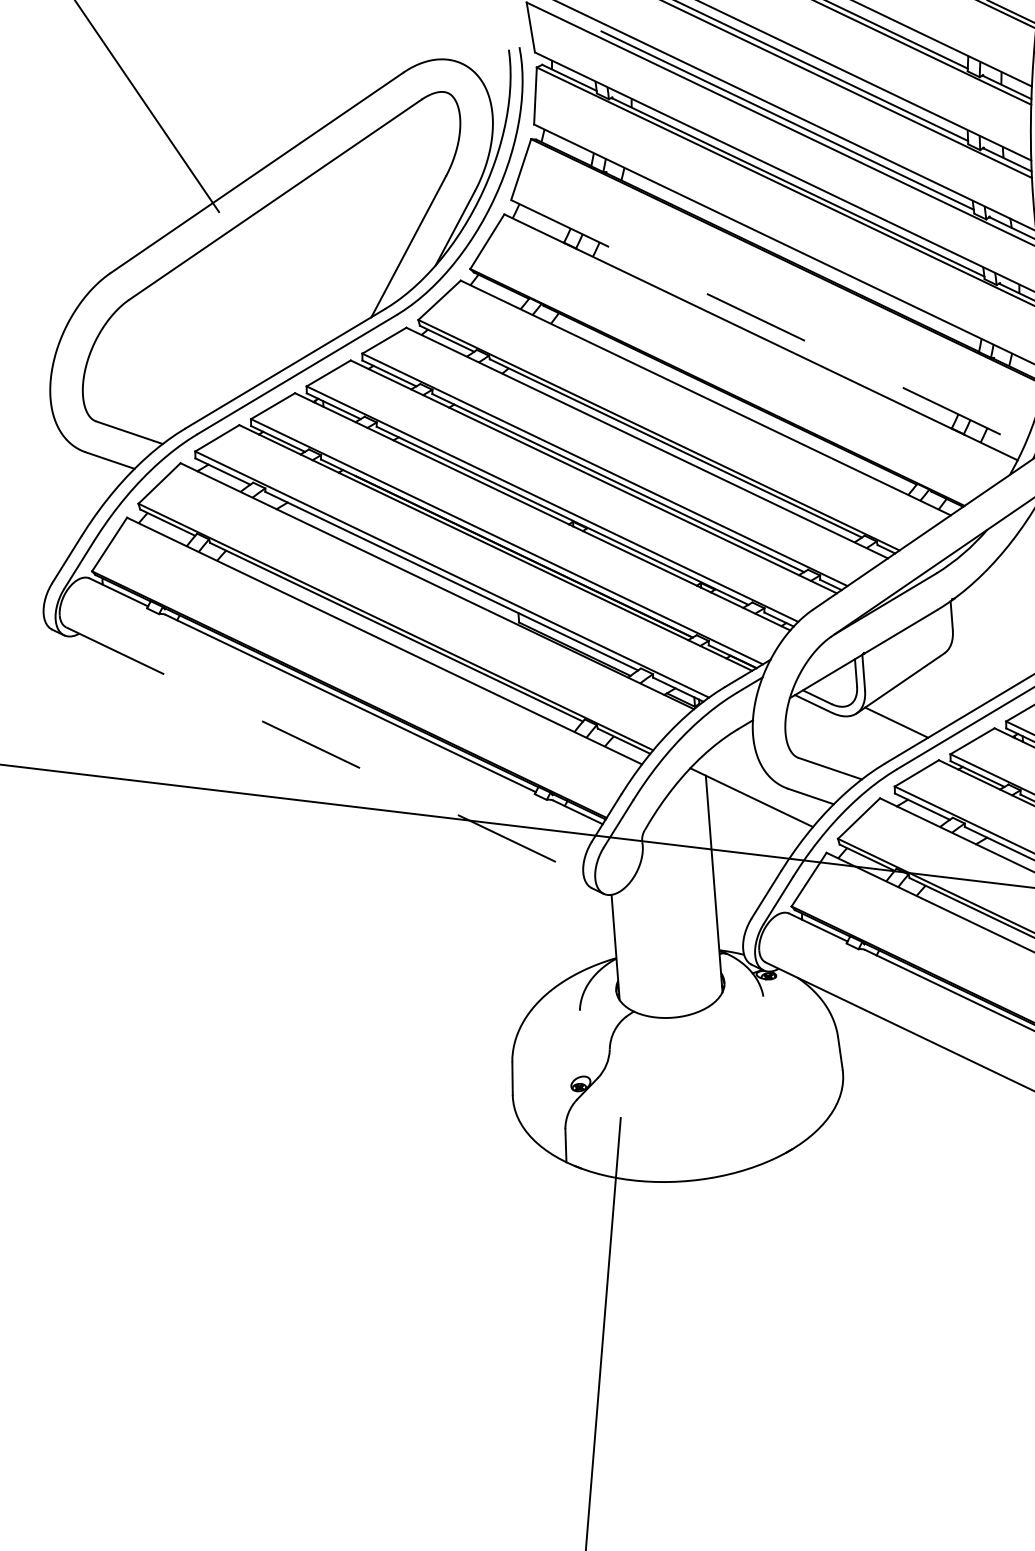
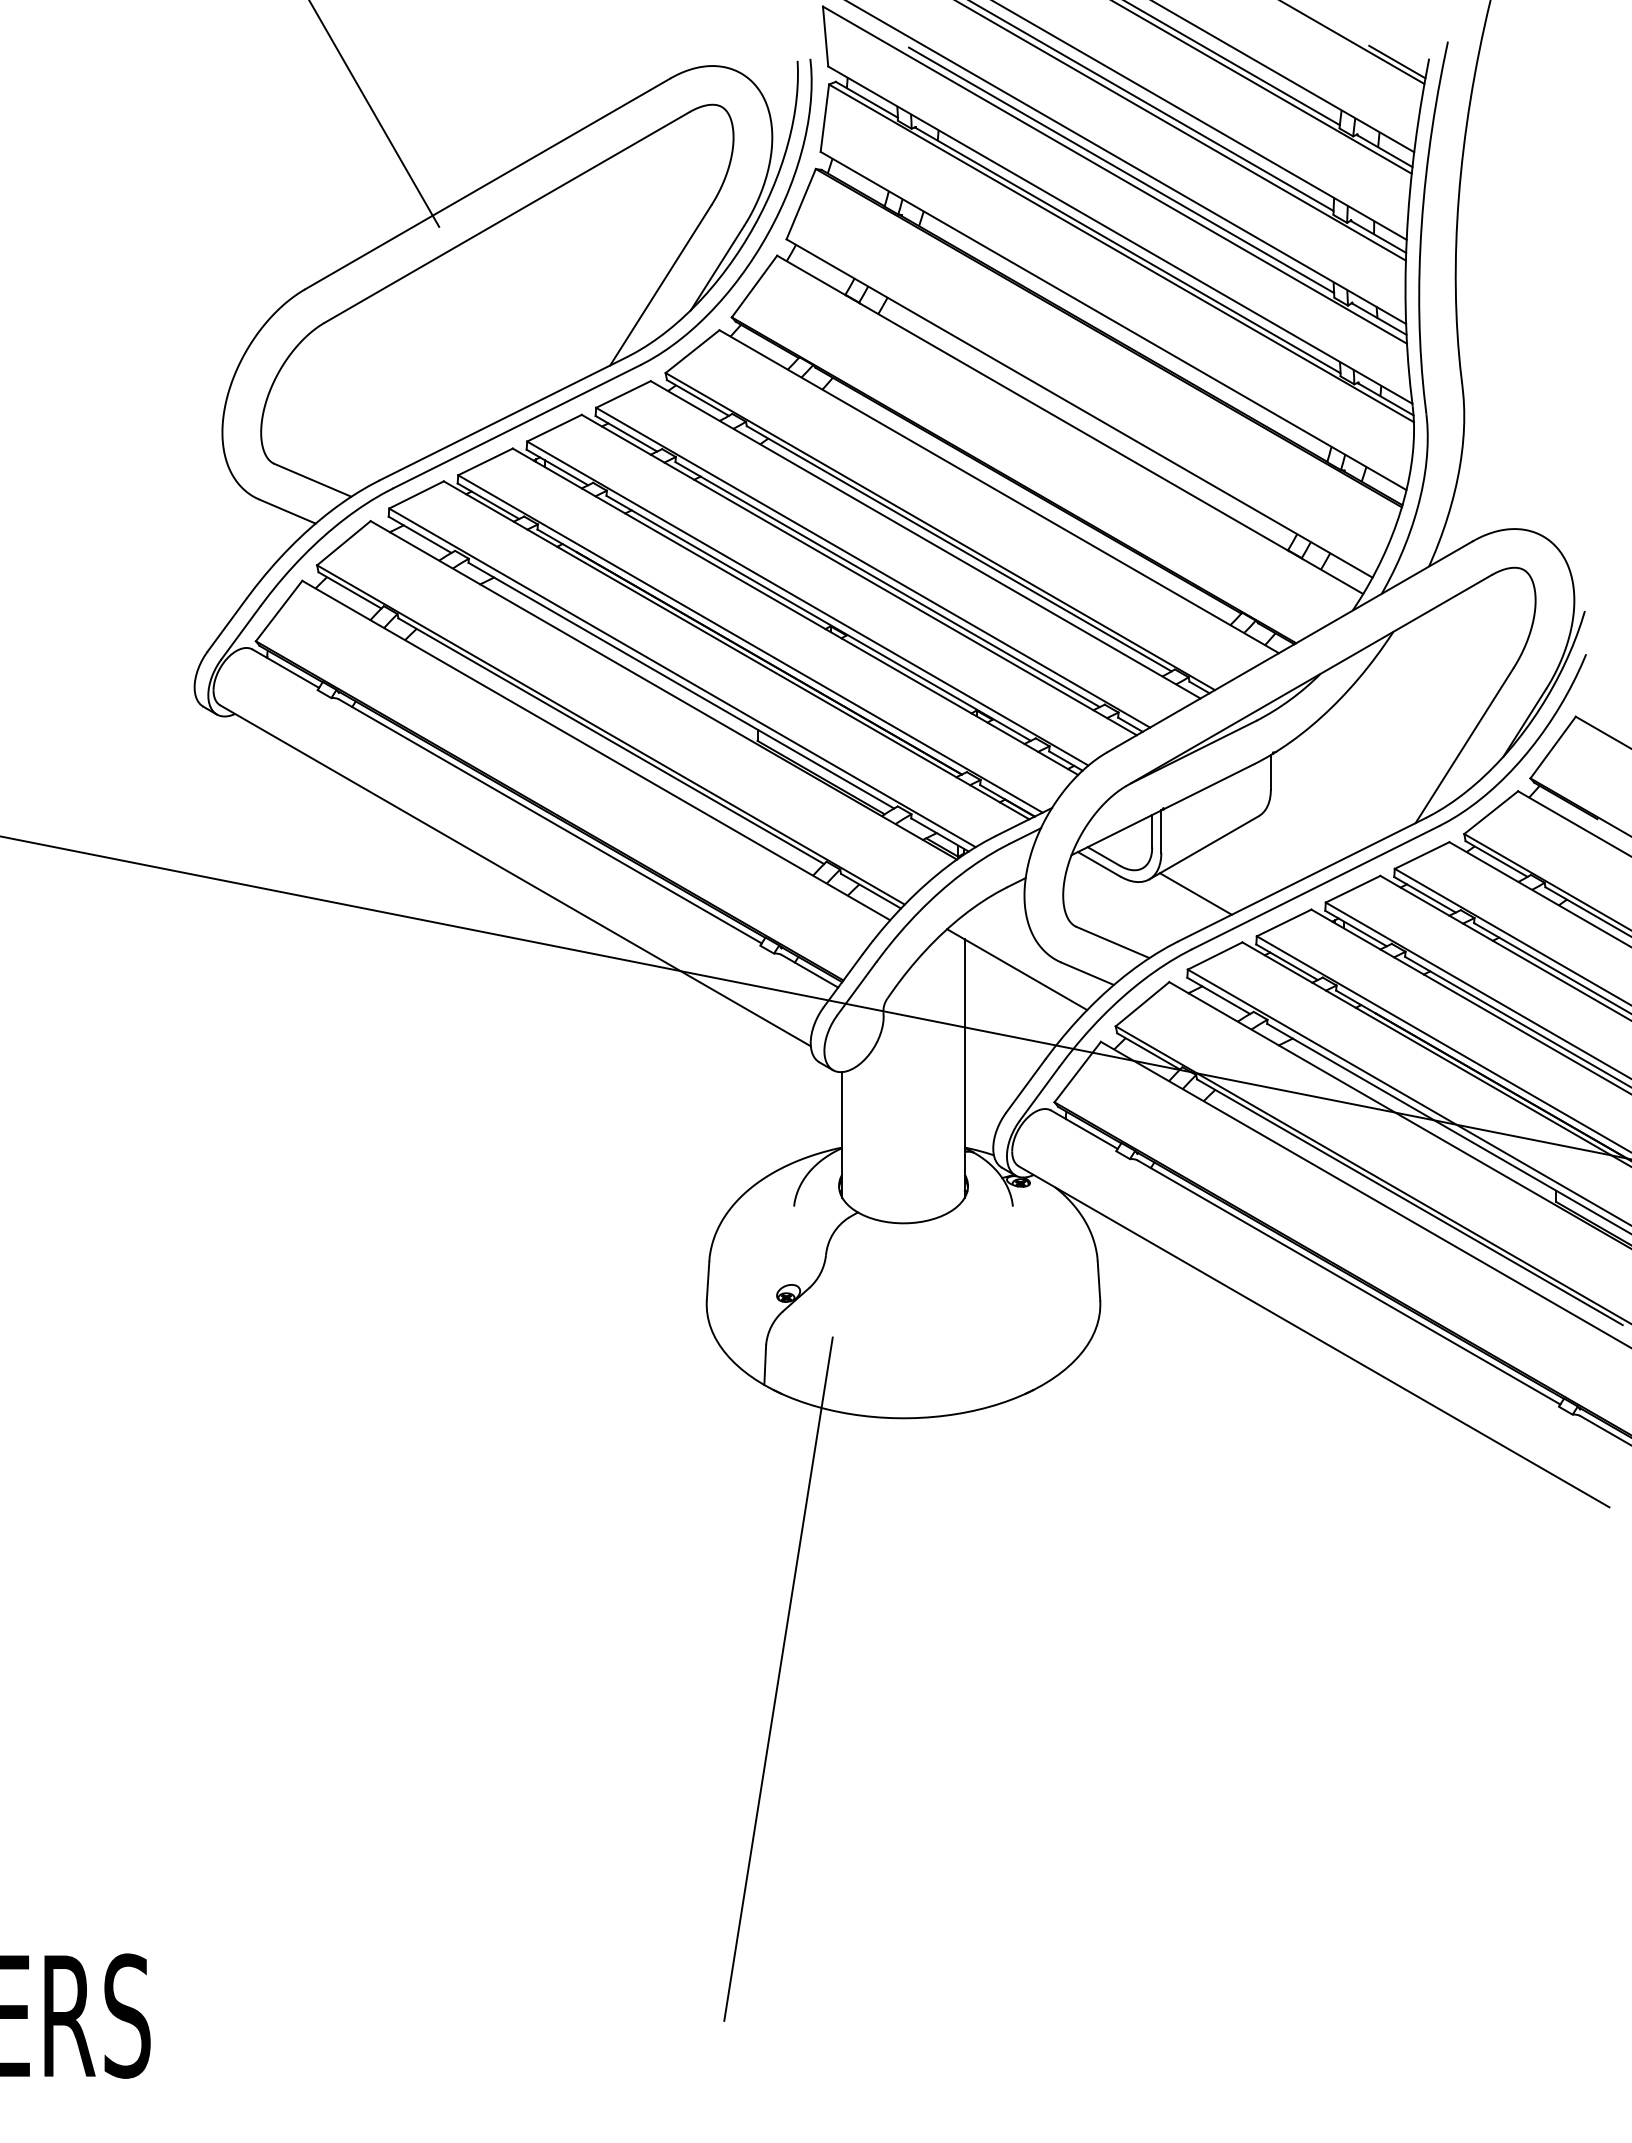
line: (768, 322) -> (1080, 408), dashed -> solid
line: (324, 751) -> (515, 875), dashed -> solid

